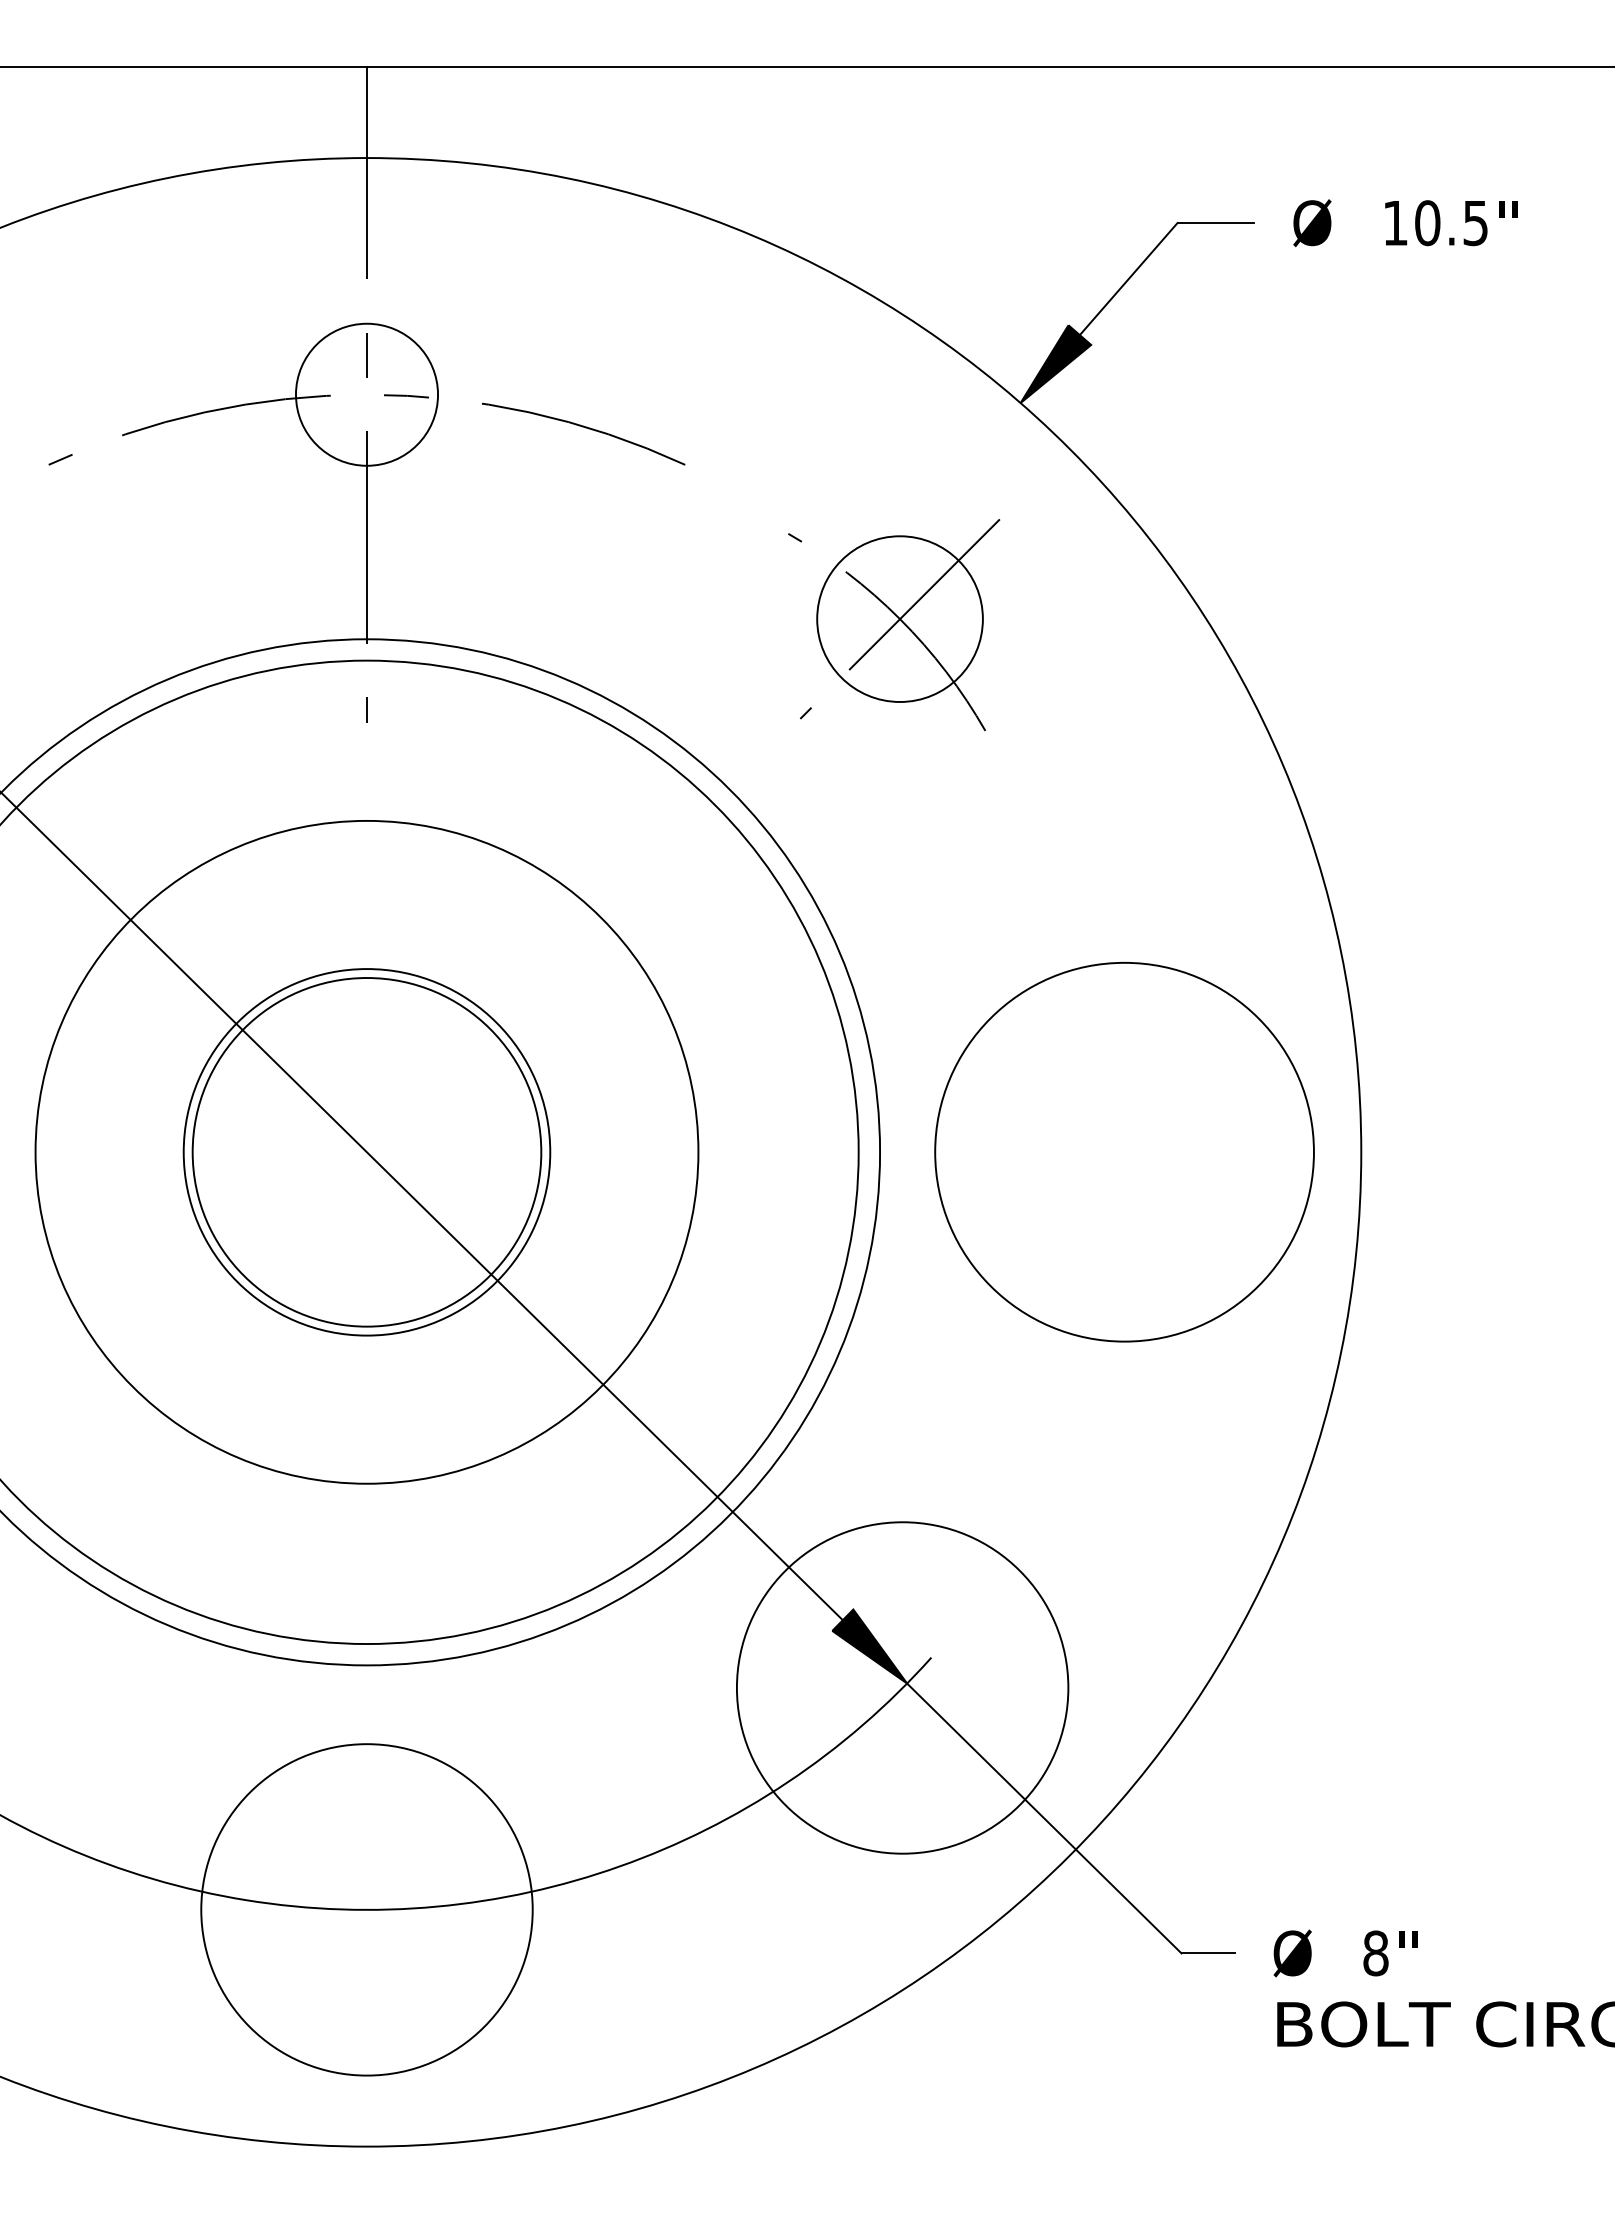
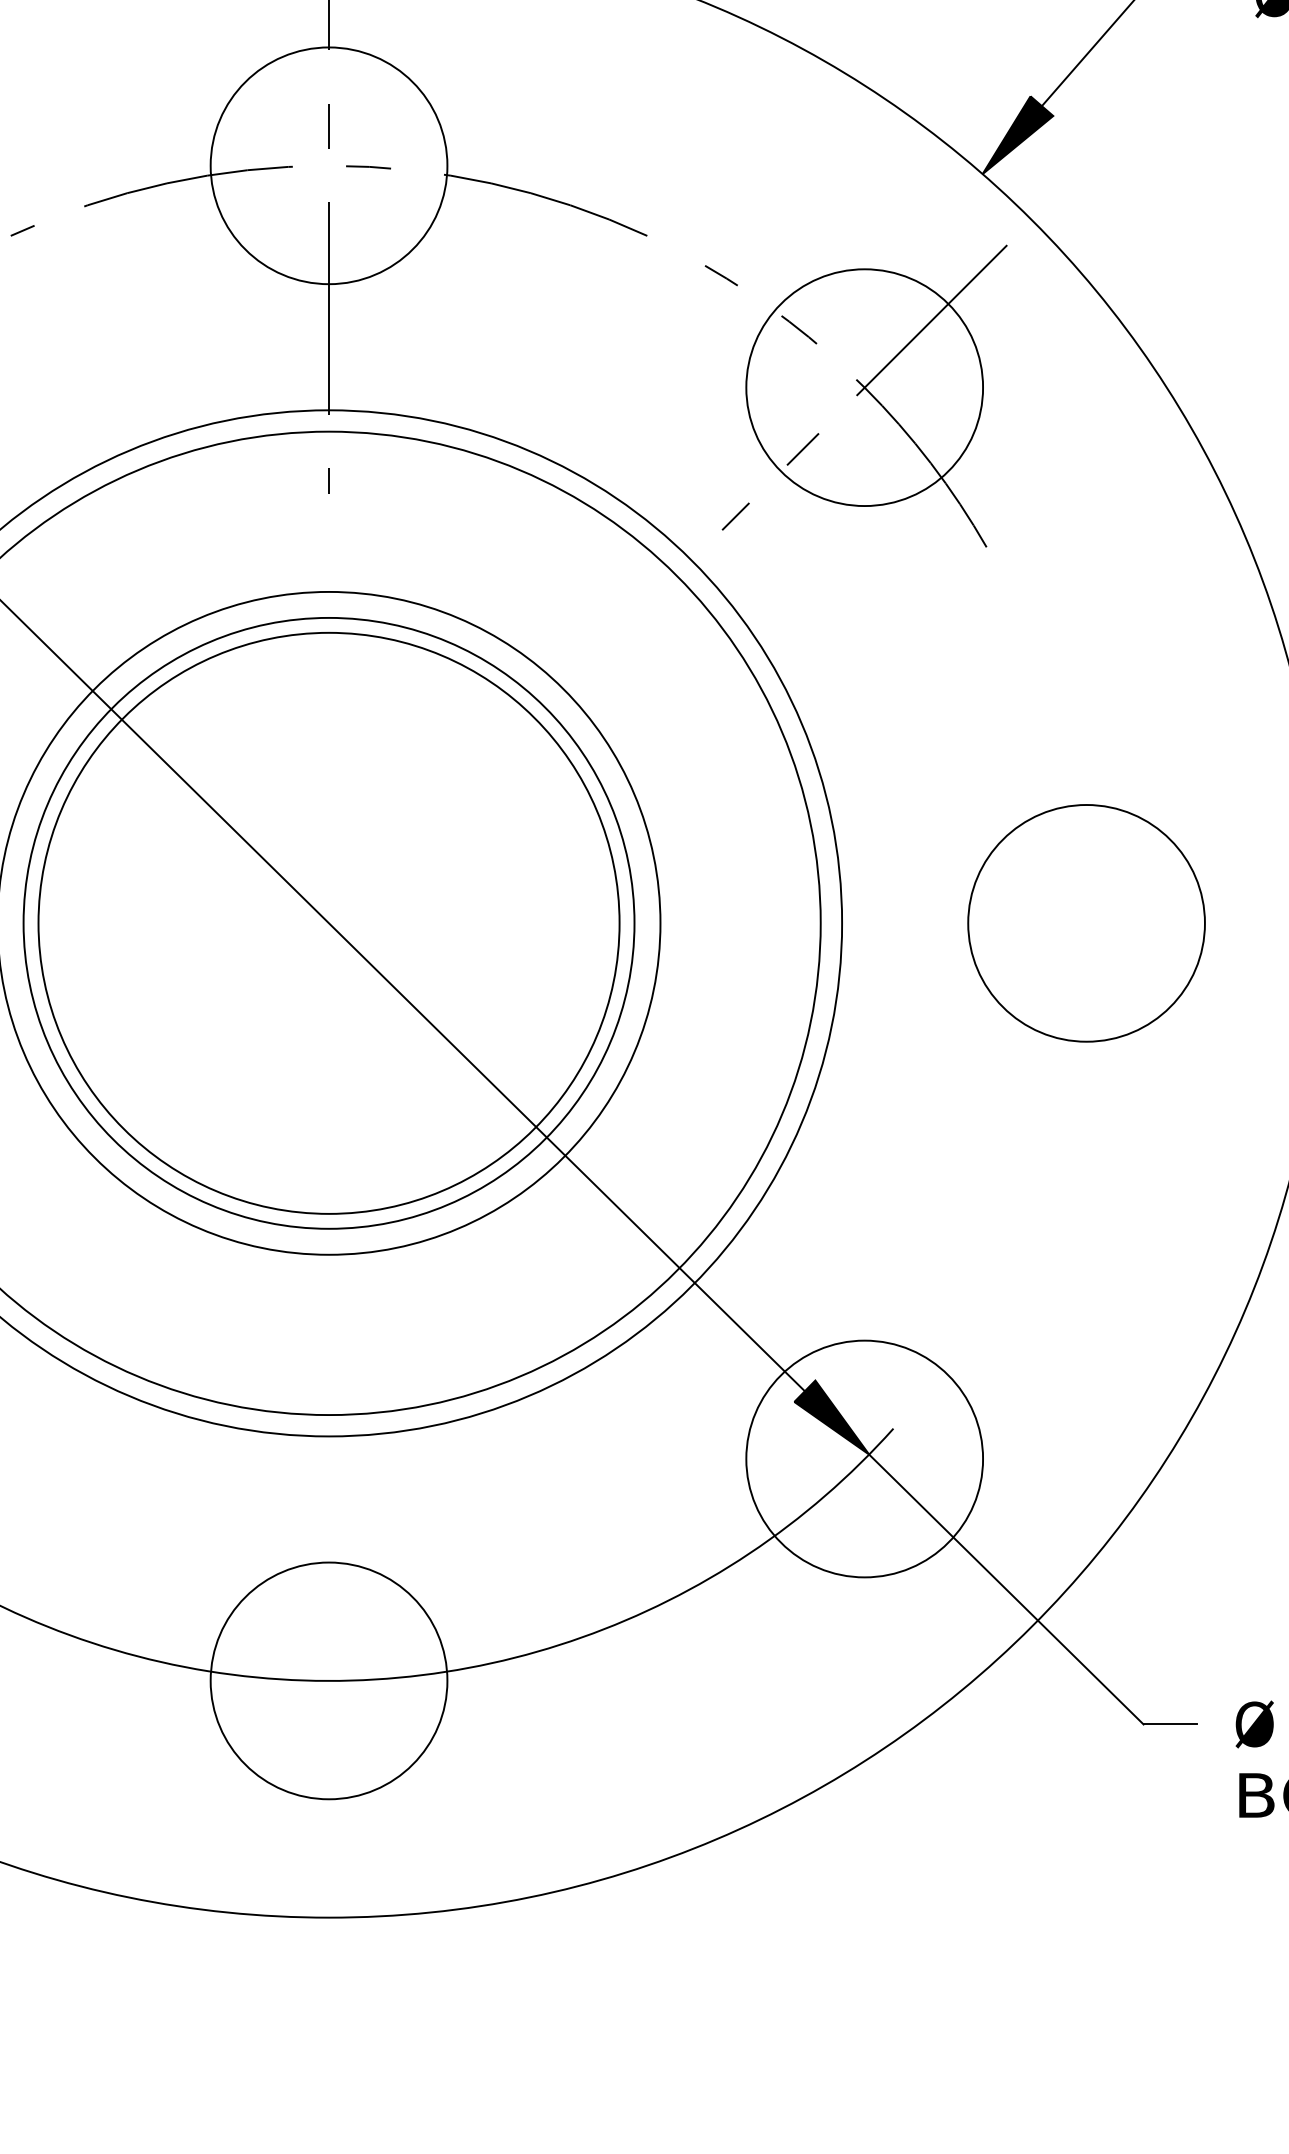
circle: (366, 394) -> (328, 165), size x1.67
part: (893, 624) -> (855, 395), size x1.43
circle: (366, 1151) -> (328, 922), size x1.67
circle: (366, 1151) -> (328, 922), size x1.67
circle: (1124, 1152) -> (1086, 923), size x0.62
circle: (902, 1687) -> (864, 1458), size x0.71
circle: (366, 1909) -> (328, 1680), size x0.71

